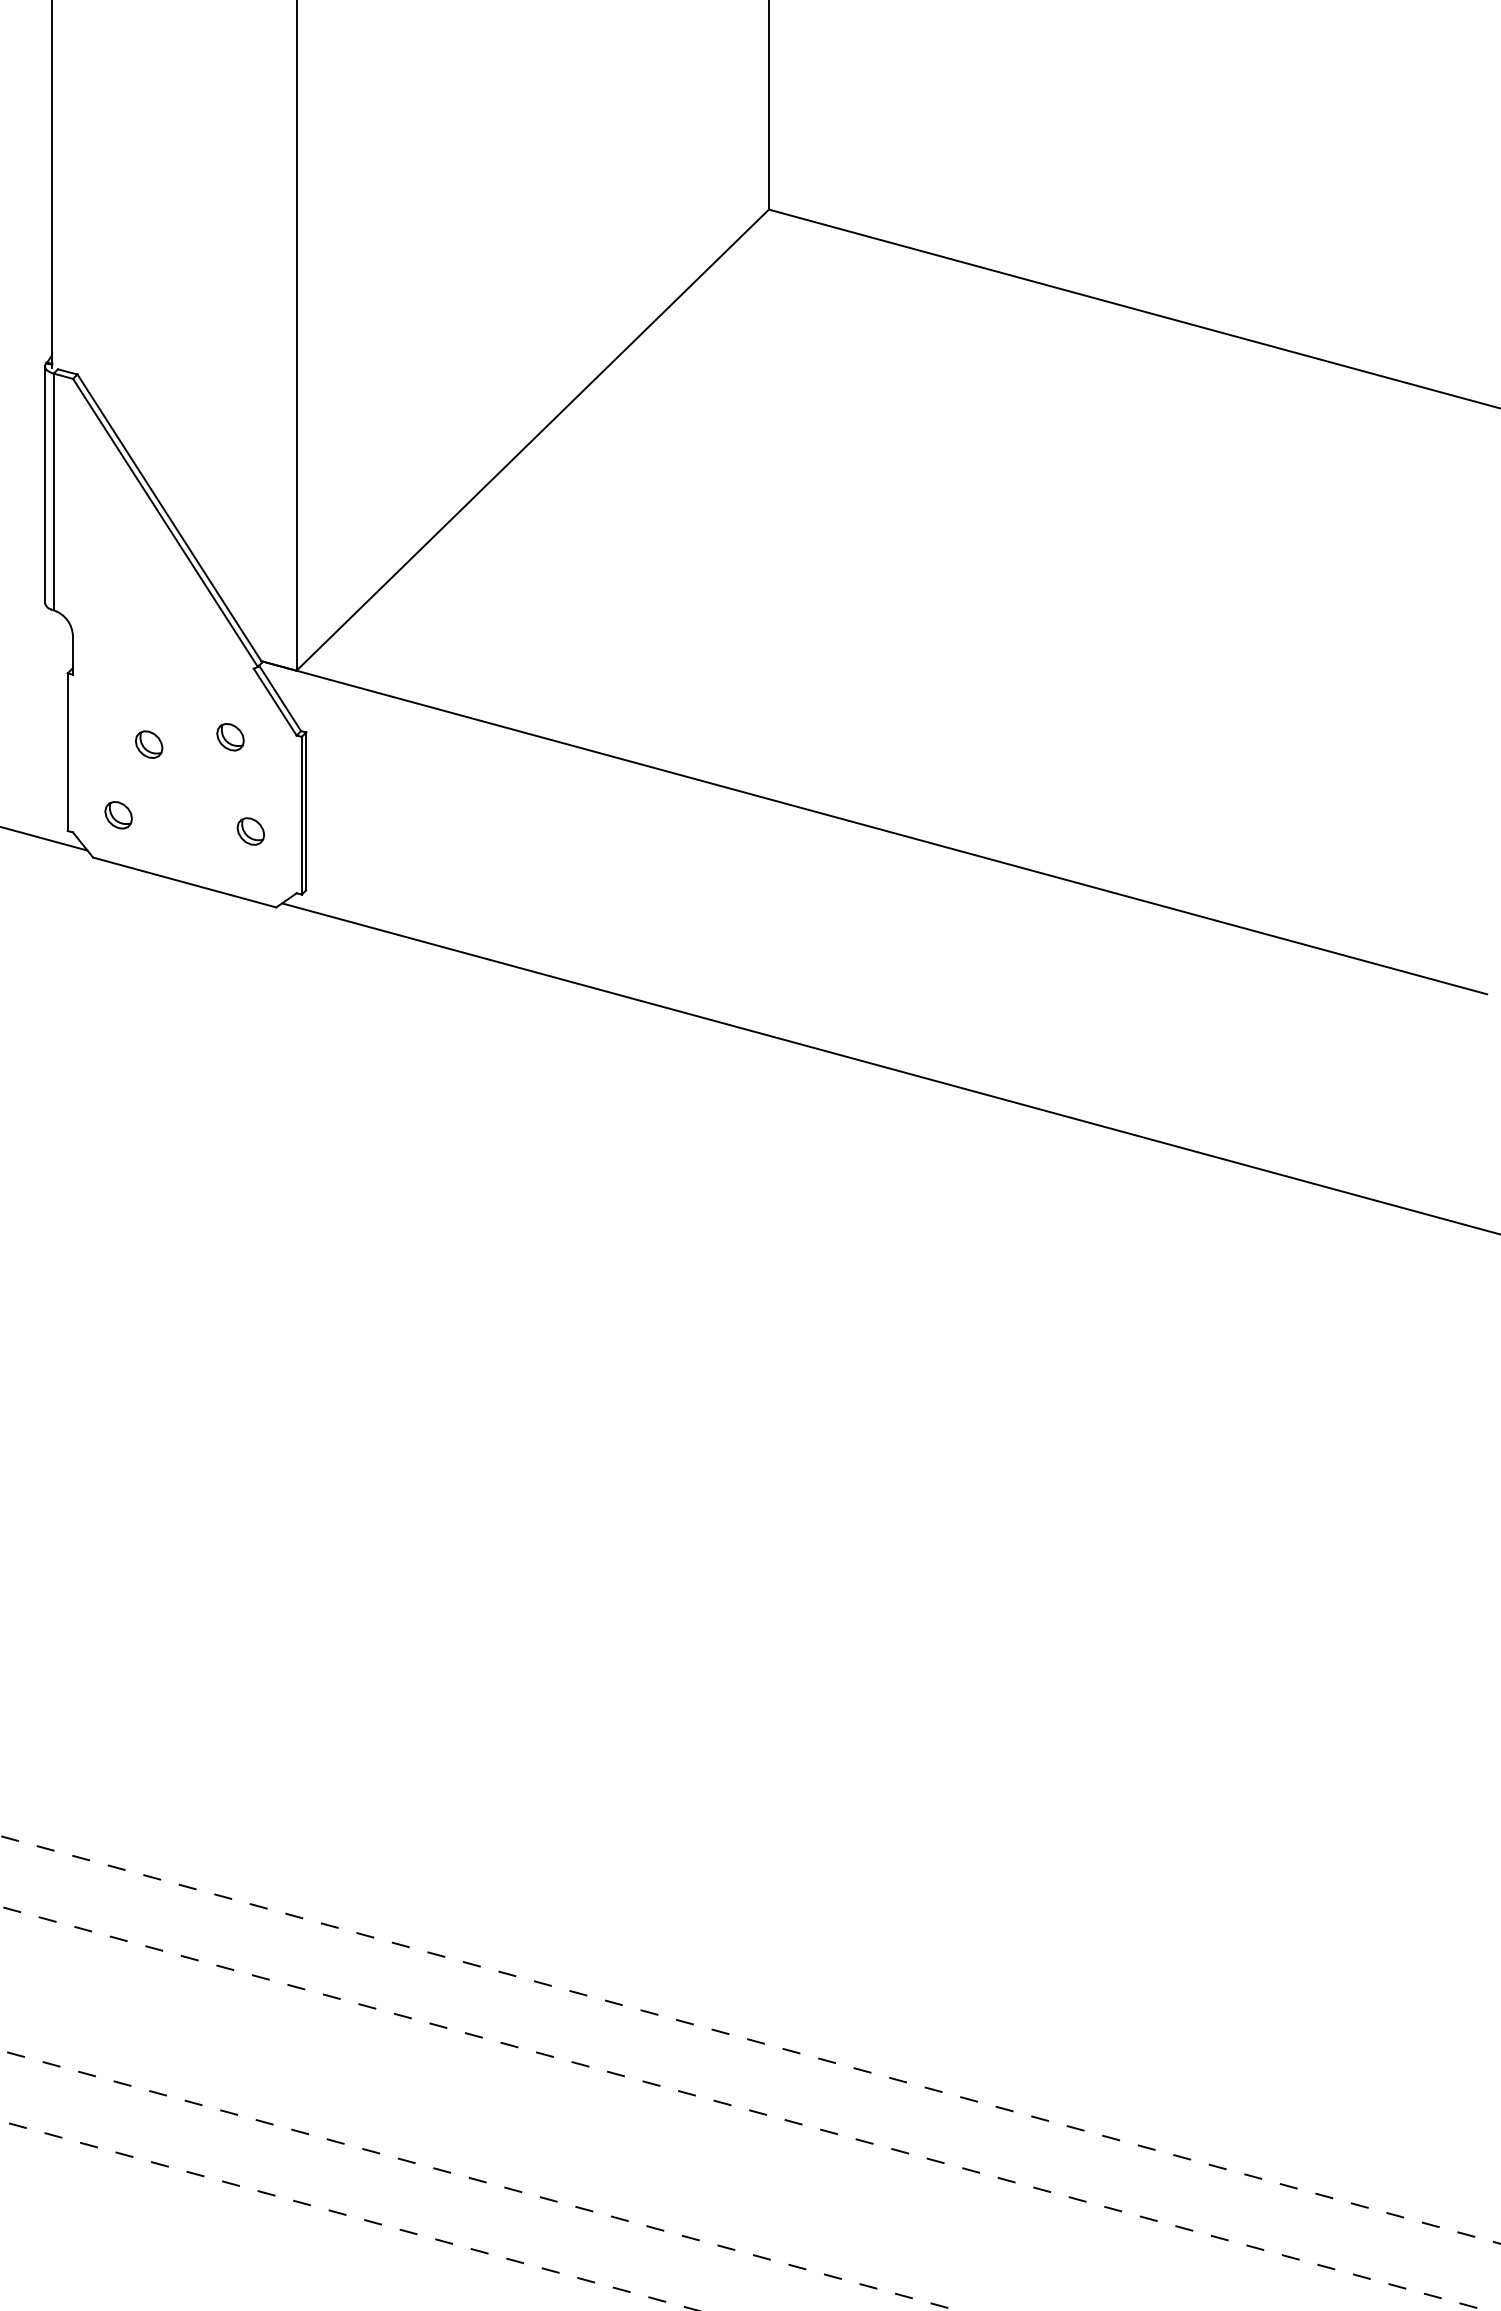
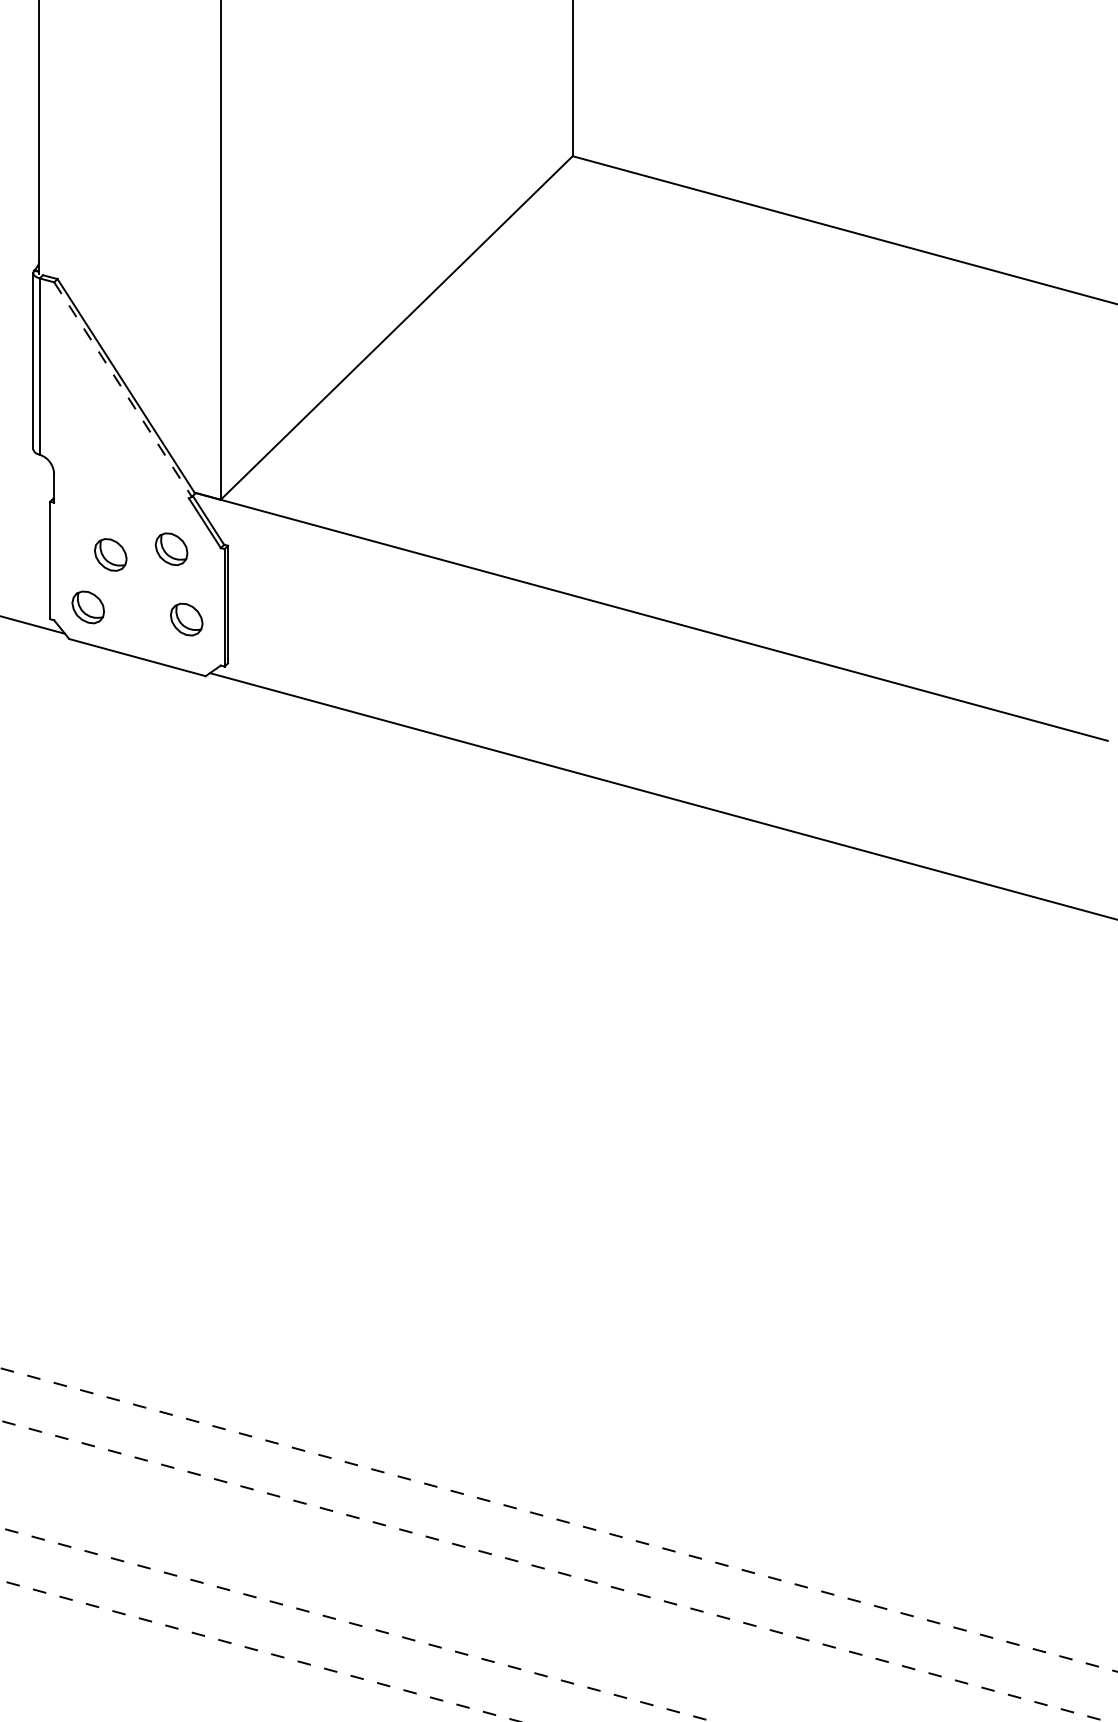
line: (165, 523) -> (123, 390), solid -> dashed
part: (230, 737) -> (171, 549), size x1.6
part: (149, 744) -> (111, 554), size x1.6
part: (118, 815) -> (88, 607), size x1.6
part: (250, 831) -> (186, 619), size x1.6

